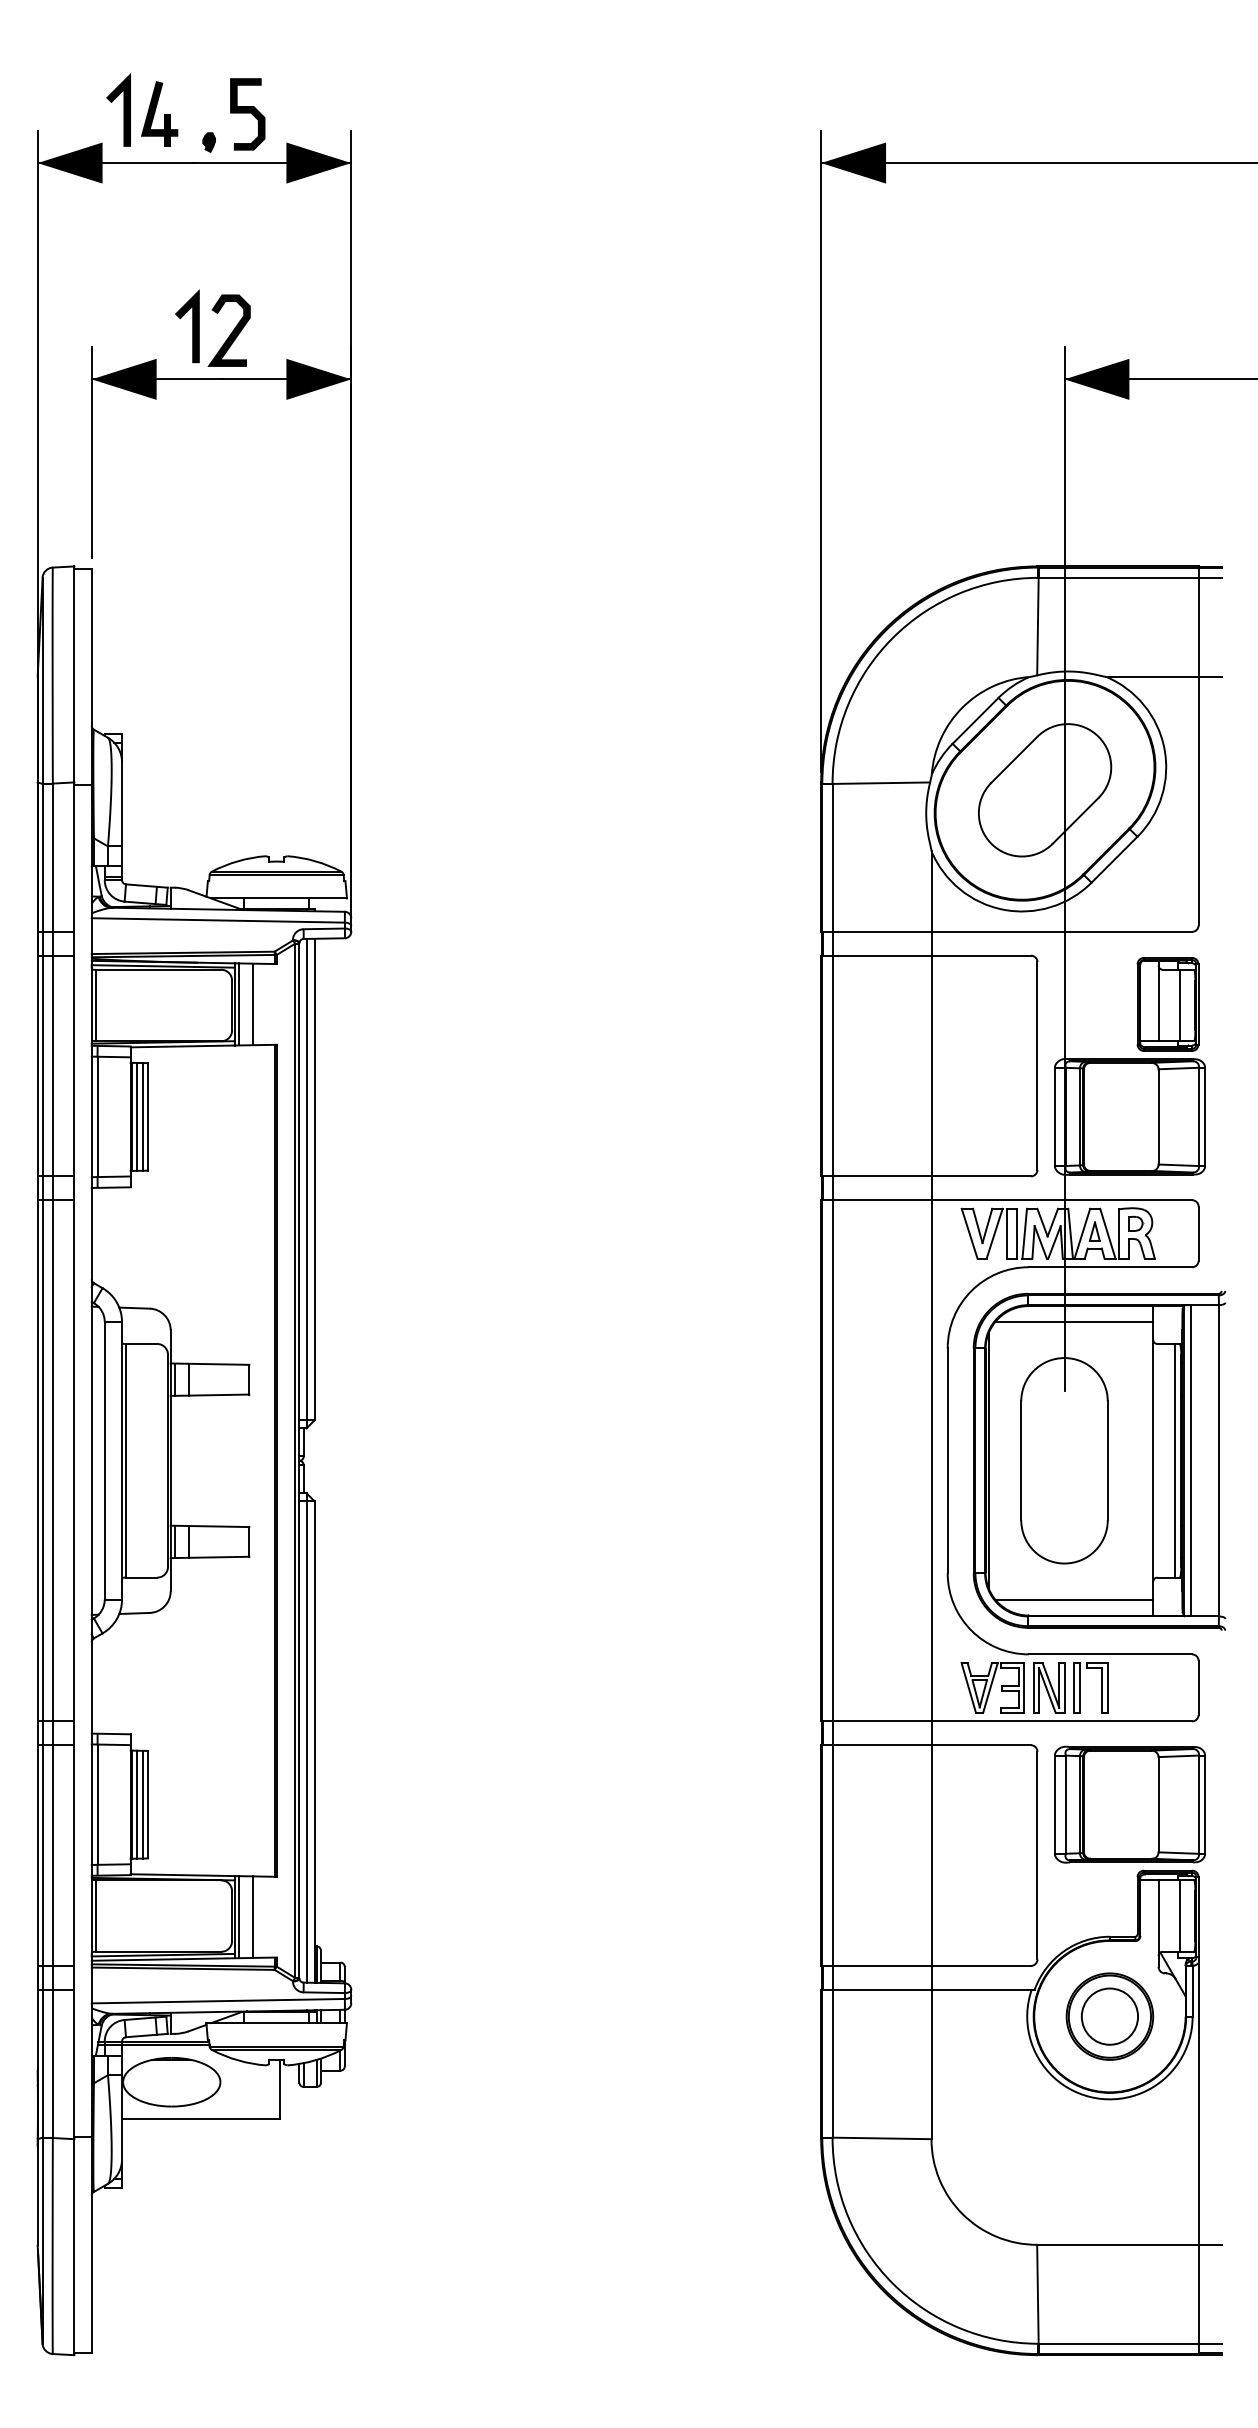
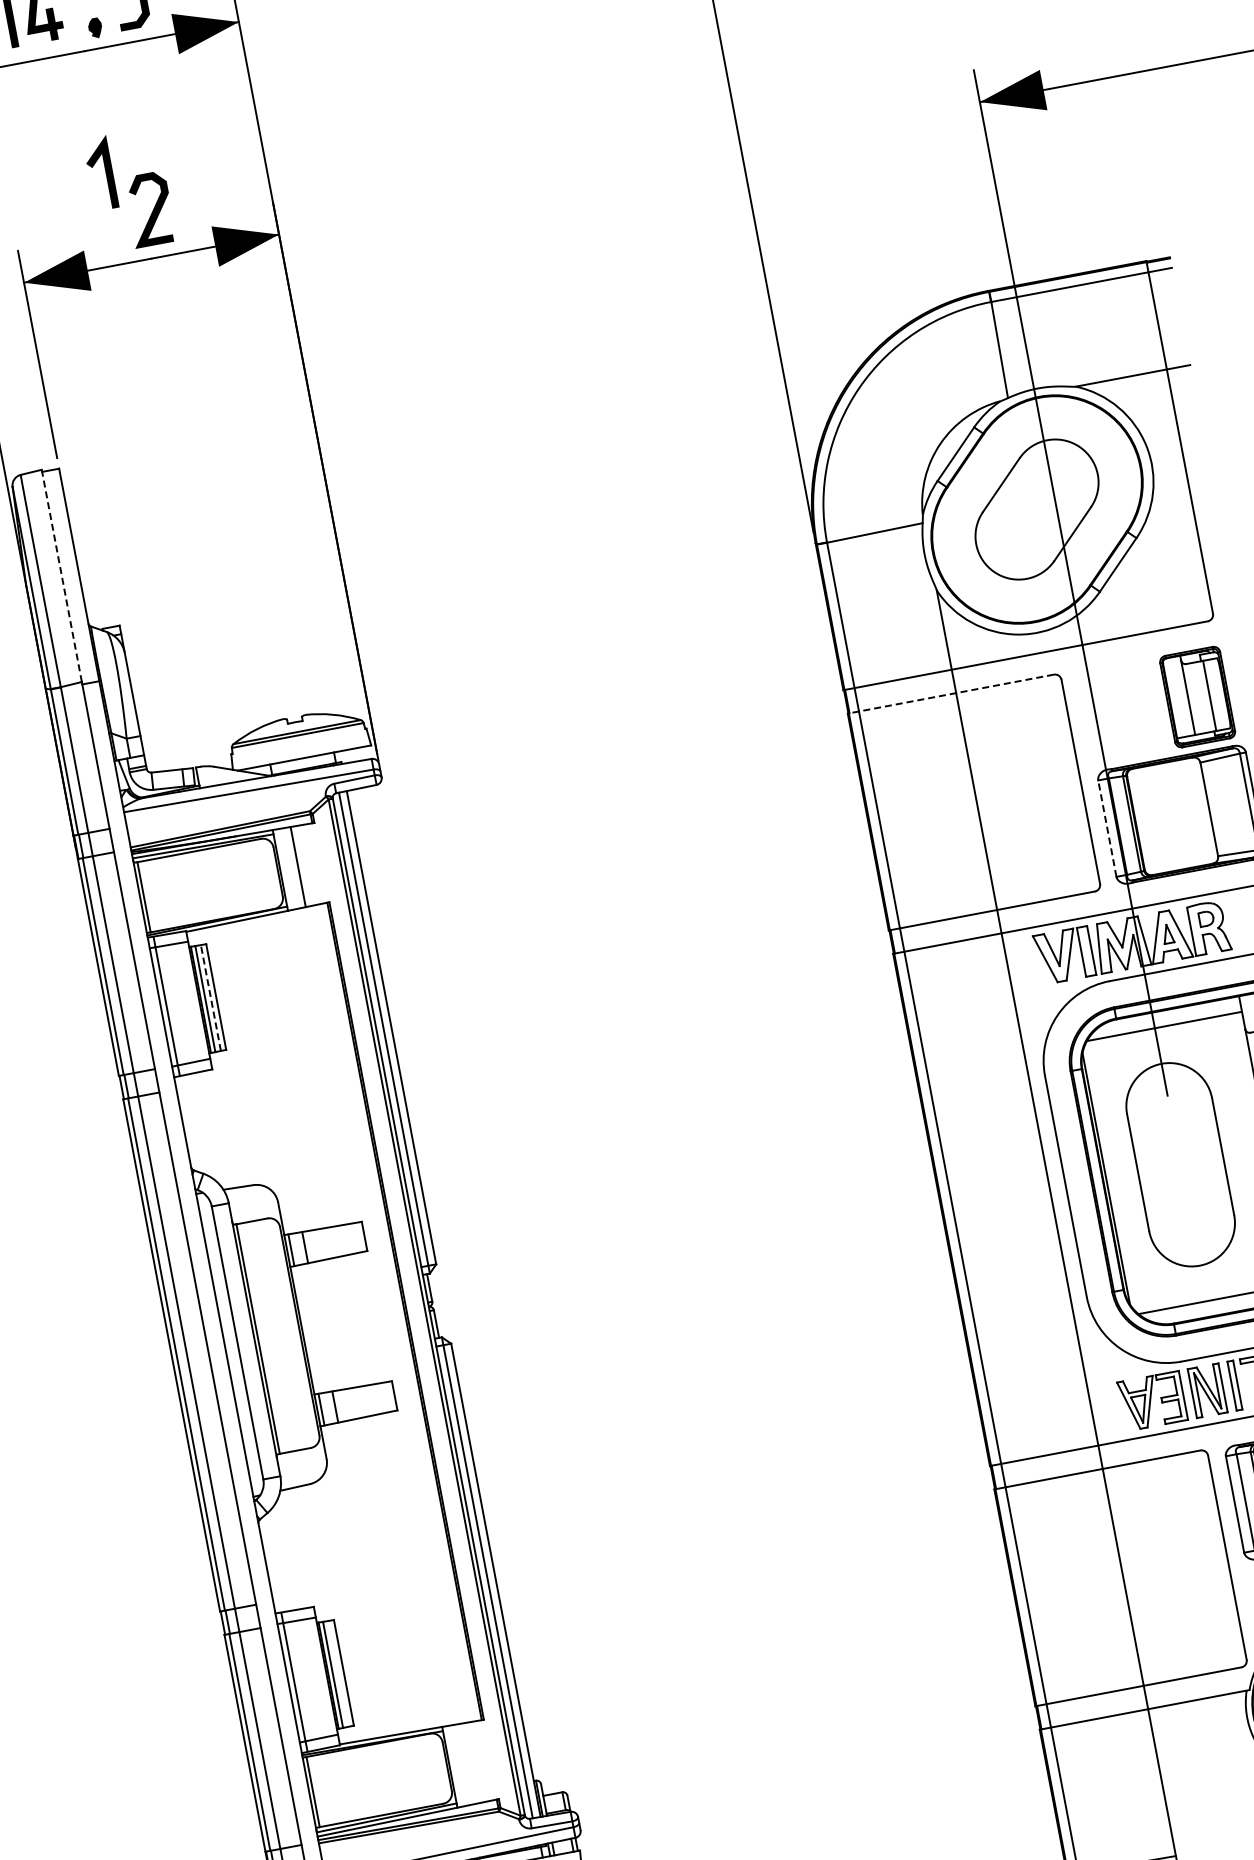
line: (192, 326) -> (105, 172), moved
line: (74, 674) -> (61, 575), solid -> dashed
line: (926, 955) -> (951, 693), solid -> dashed
line: (238, 1004) -> (284, 869), removed
line: (142, 1116) -> (210, 997), solid -> dashed
line: (1054, 1116) -> (1106, 828), solid -> dashed
line: (142, 1804) -> (338, 1673), removed
line: (252, 1916) -> (467, 1763), removed
line: (238, 1917) -> (453, 1766), removed

